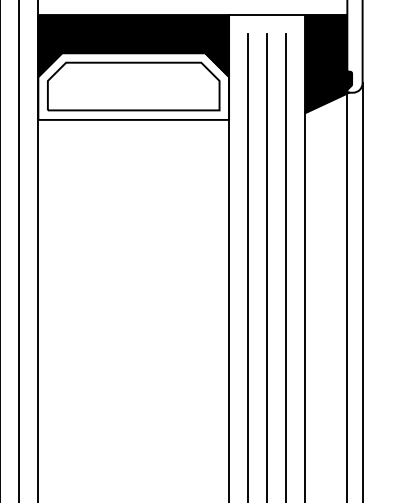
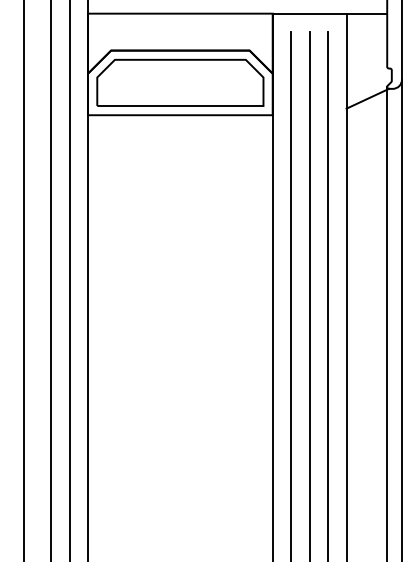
fill: (133, 45) -> (180, 43), removed
fill: (328, 63) -> (368, 60), removed

